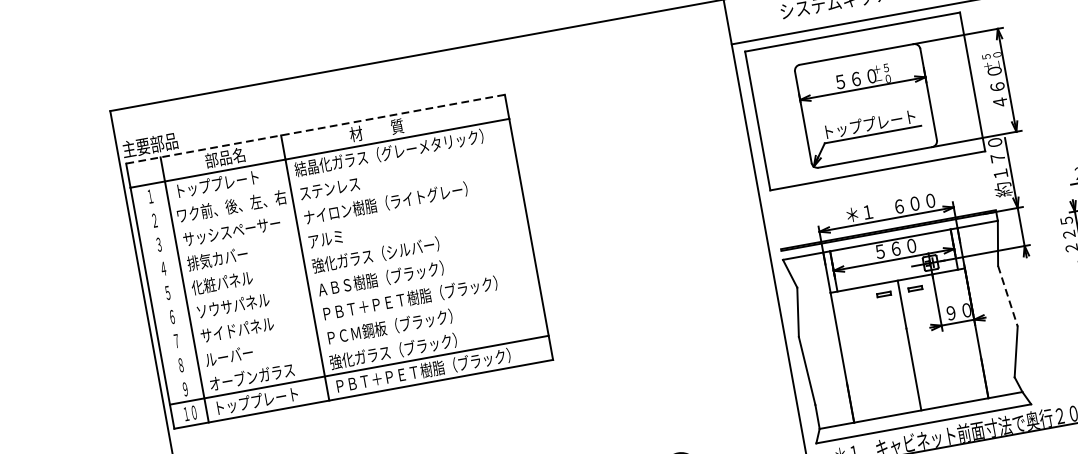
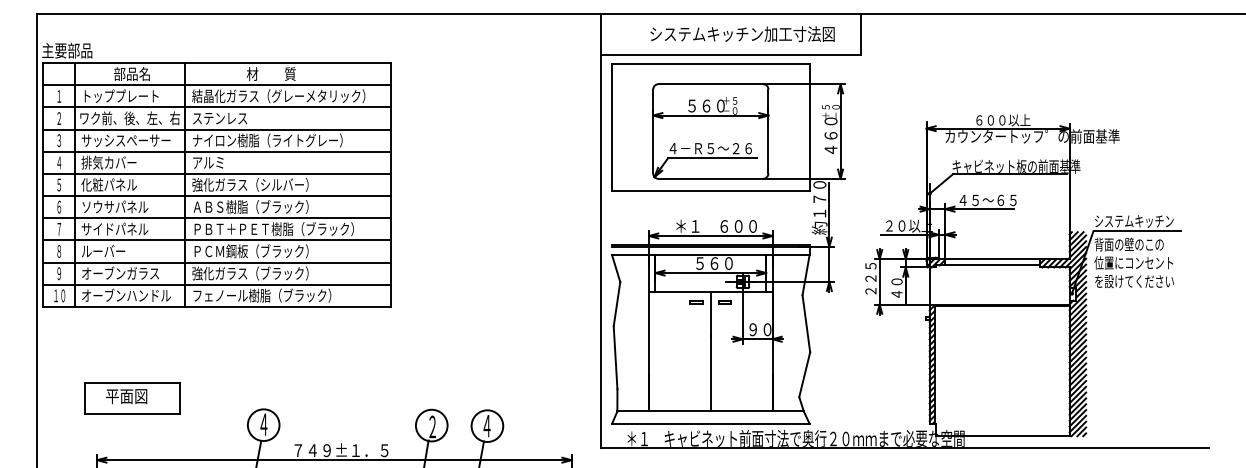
text: (868, 124) -> (710, 148), トッププレート -> ４－Ｒ５～２６
line: (314, 129) -> (216, 63), dashed -> solid
line: (324, 177) -> (217, 107), added
line: (329, 201) -> (217, 129), added
line: (333, 225) -> (217, 151), added
line: (337, 249) -> (217, 173), added
line: (342, 274) -> (217, 196), added
line: (1007, 295) -> (806, 323), dashed -> solid
line: (346, 298) -> (217, 218), added
line: (350, 322) -> (217, 240), added
line: (355, 345) -> (217, 262), added
text: (422, 370) -> (273, 295), ＰＢＴ＋ＰＥＴ樹脂（ブラック） -> フェノール樹脂（ブラック）
text: (262, 399) -> (126, 295), トッププレート -> オーブンハンドル

